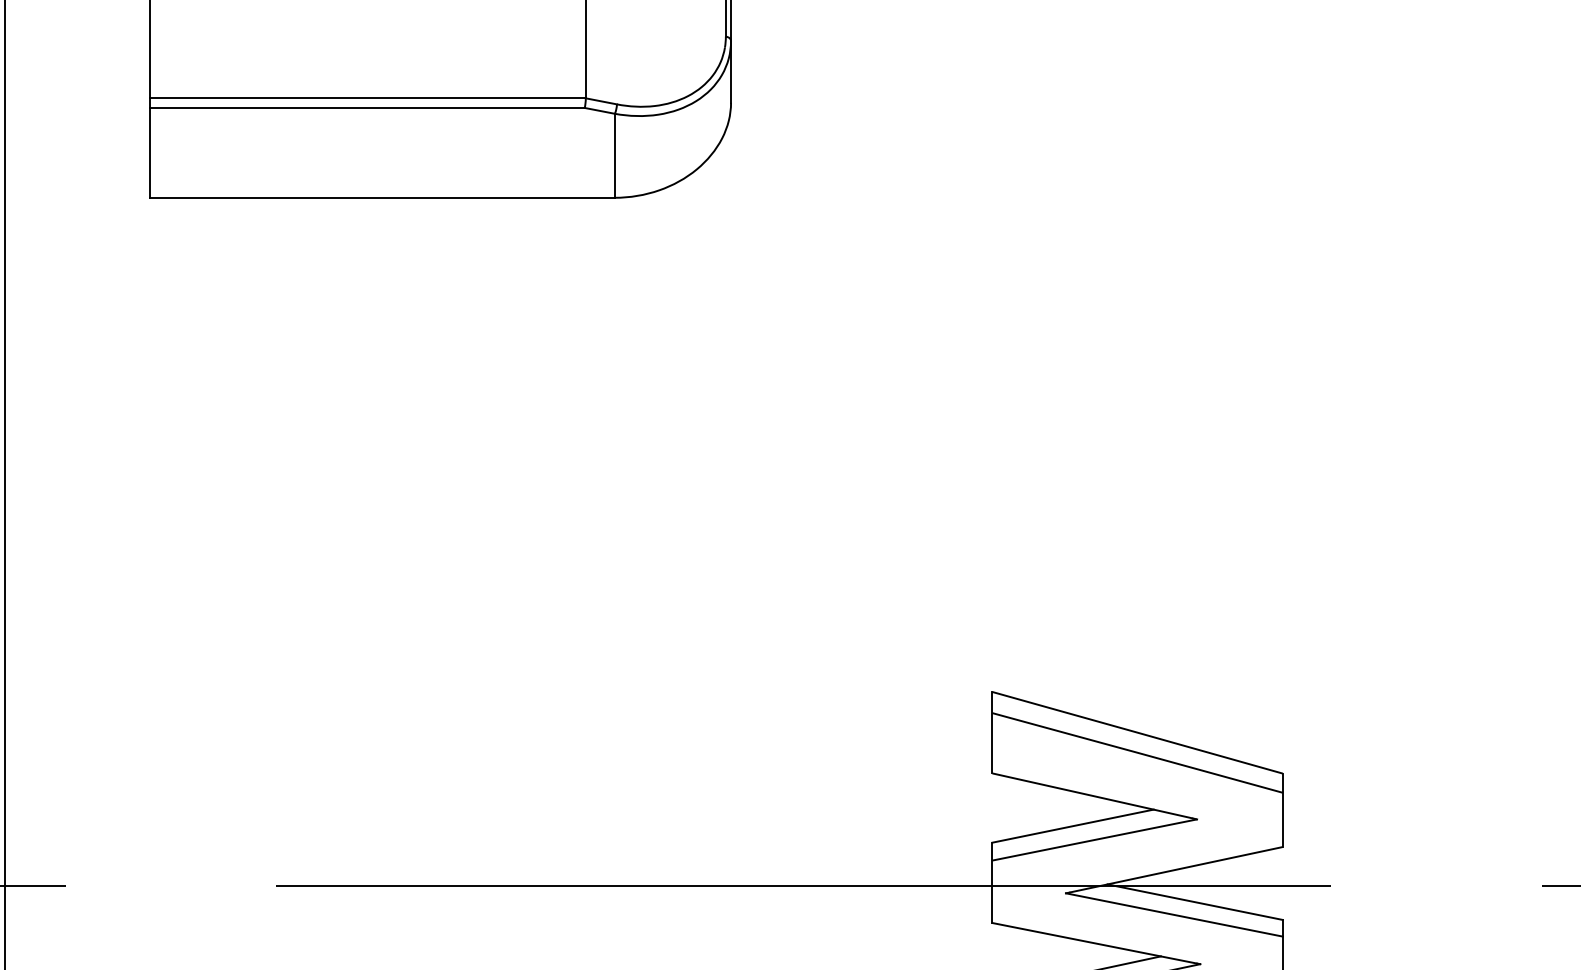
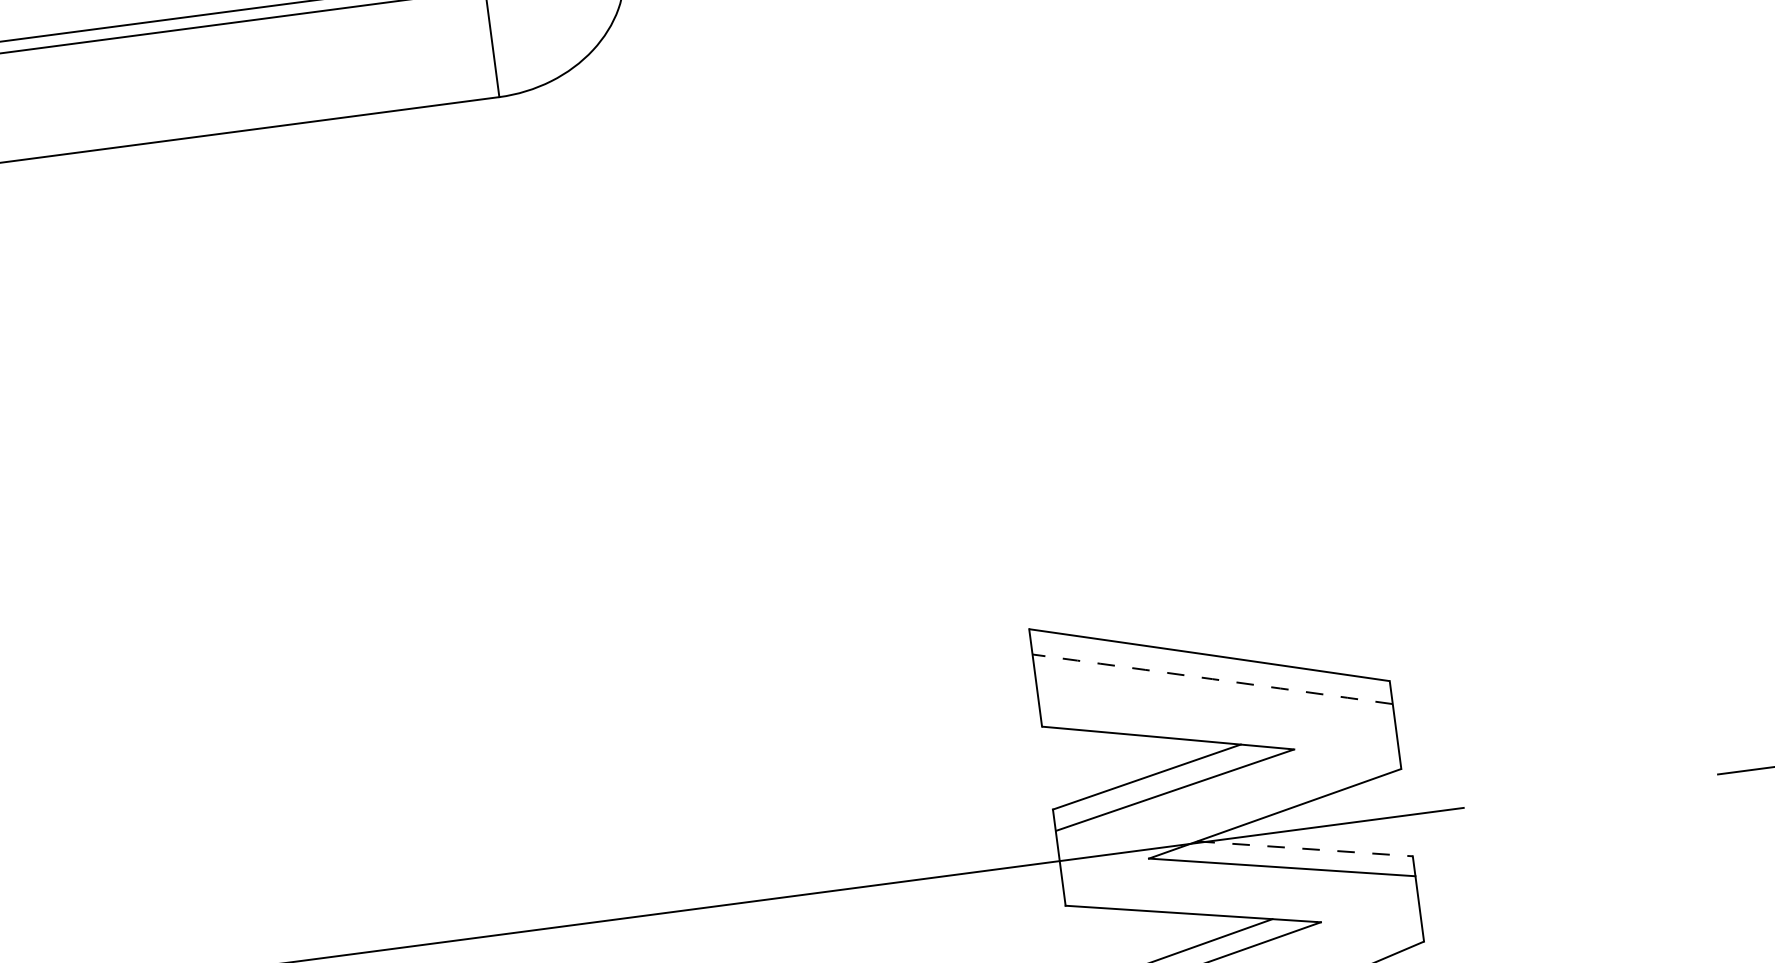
arc: (1137, 752) -> (1212, 678), solid -> dashed
line: (1195, 902) -> (1305, 849), solid -> dashed

